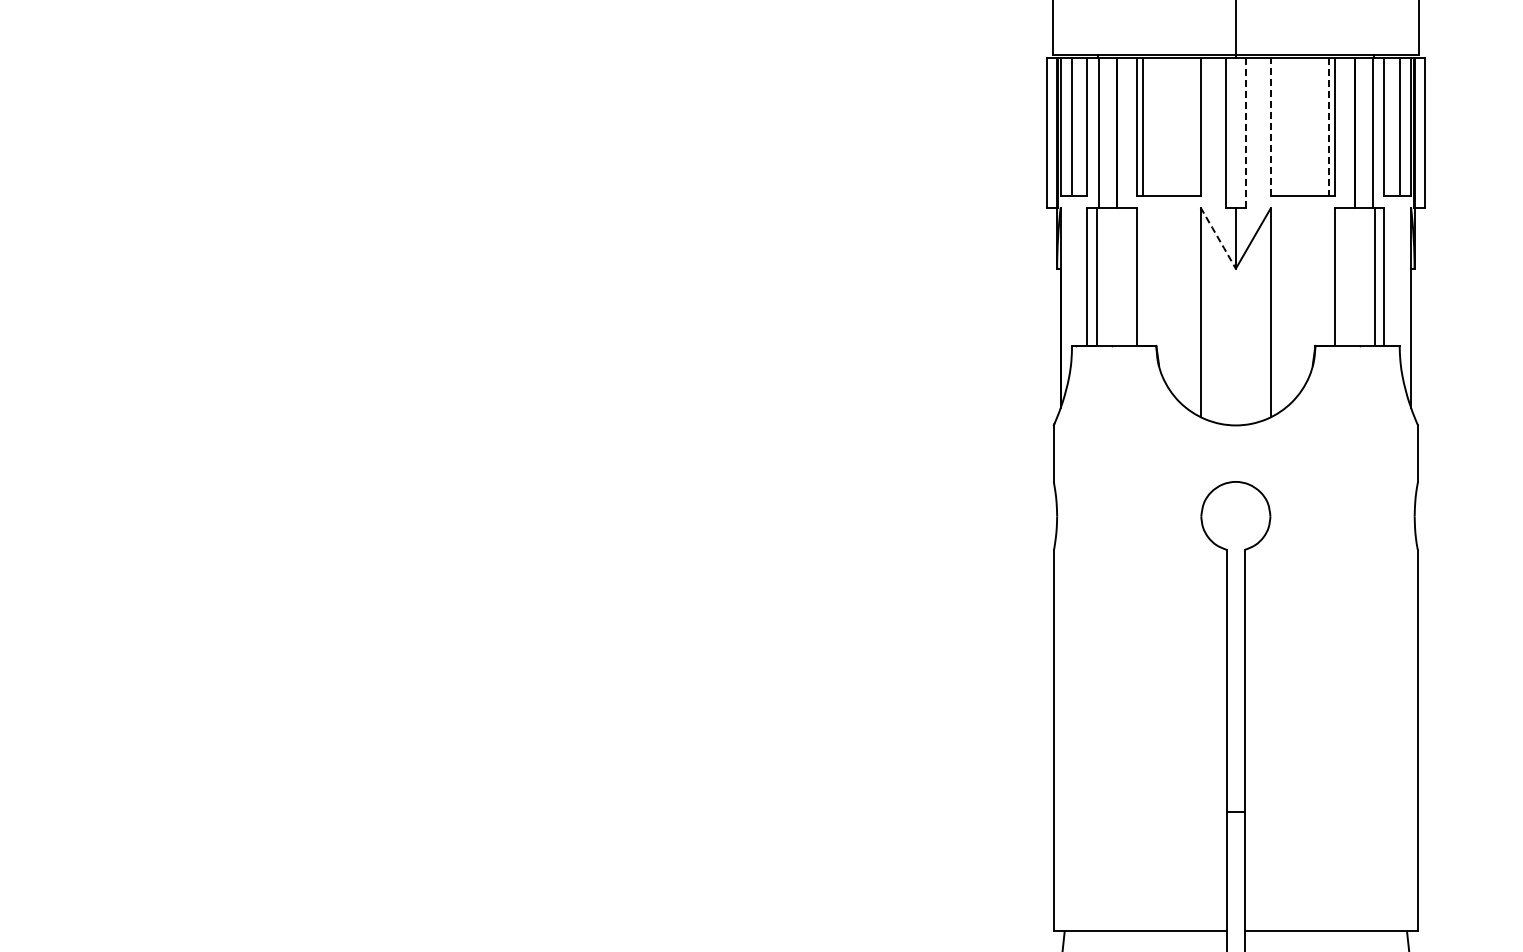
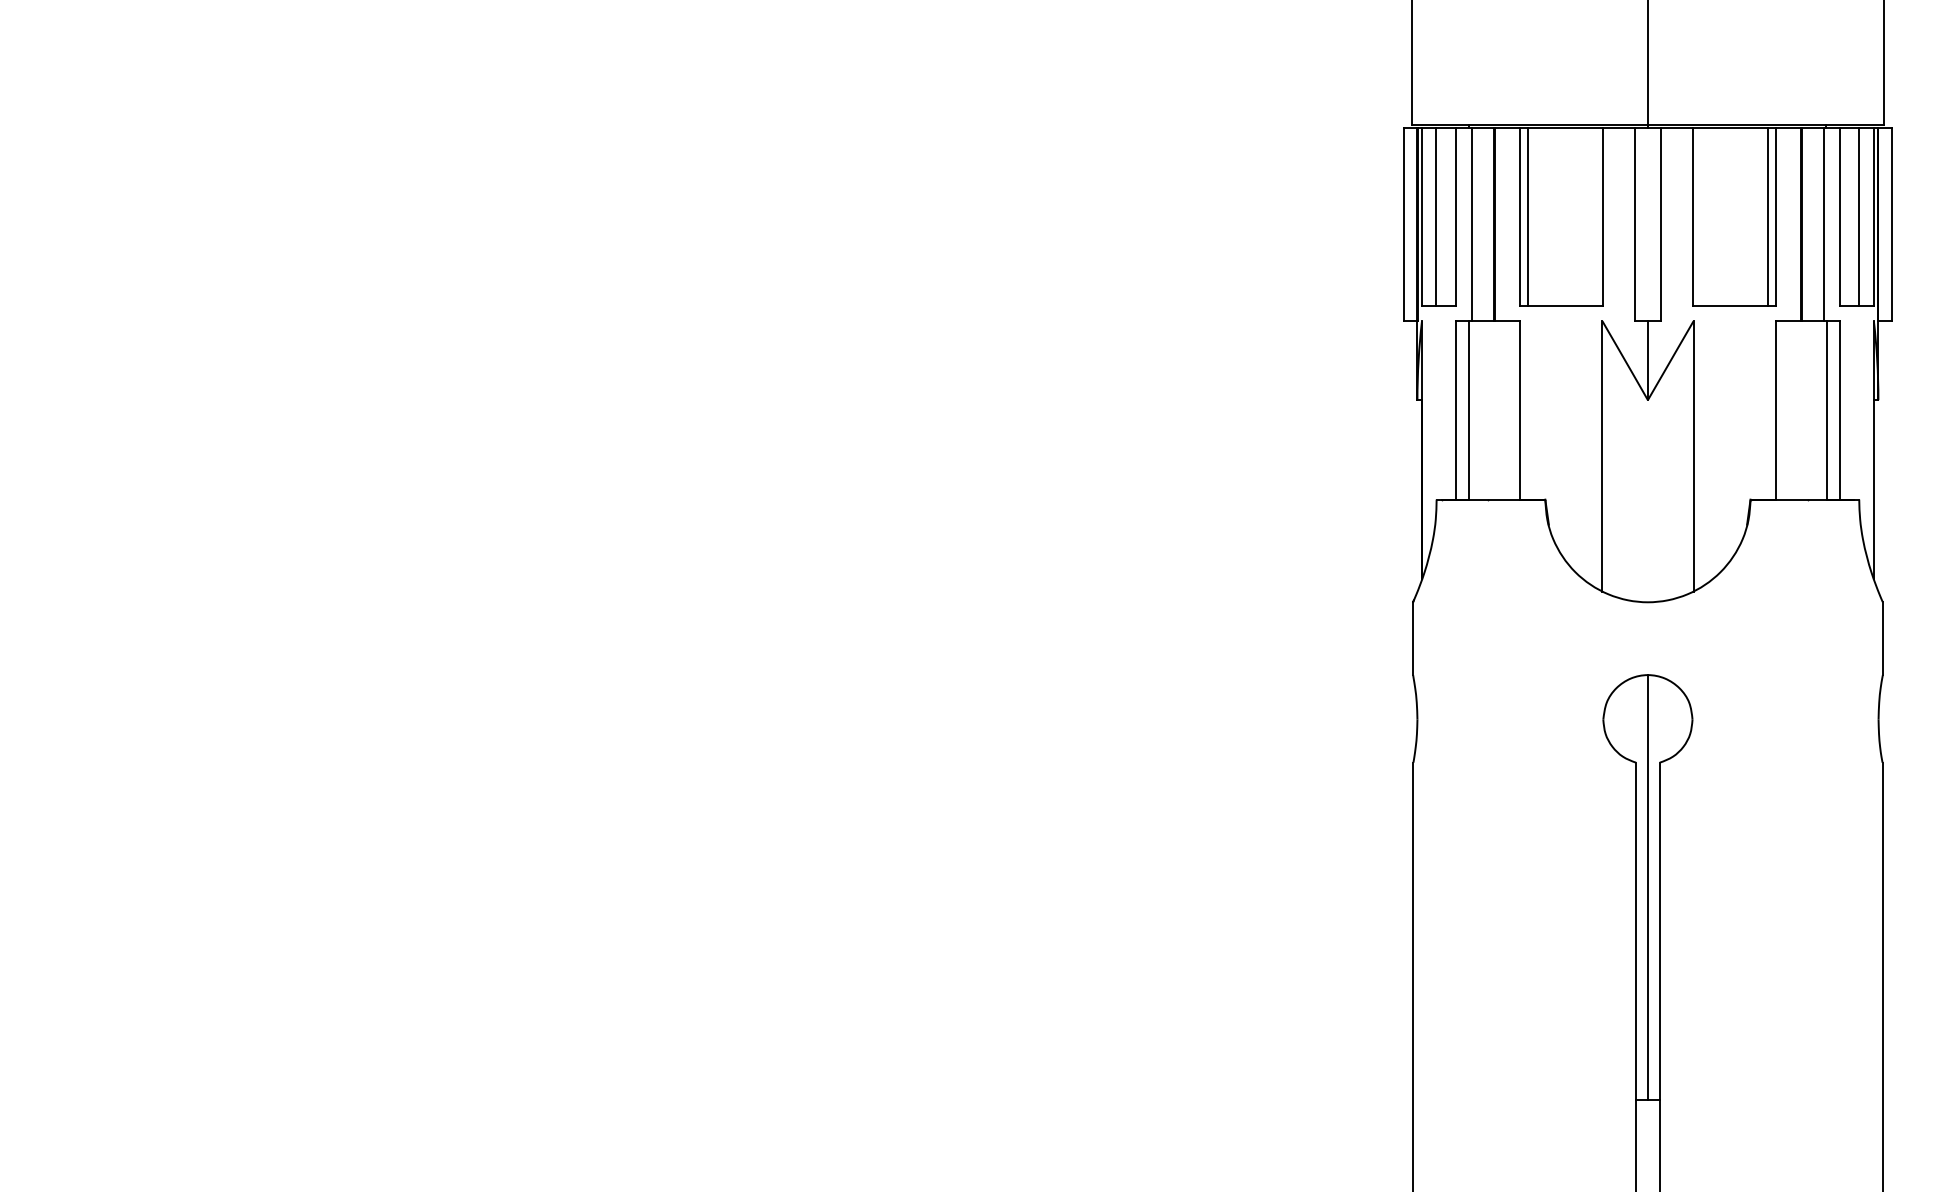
line: (1270, 126) -> (1692, 216), dashed -> solid
line: (1328, 127) -> (1767, 218), dashed -> solid
line: (1246, 132) -> (1661, 224), dashed -> solid
line: (1218, 238) -> (1625, 361), dashed -> solid
line: (1235, 646) -> (1647, 887), added

